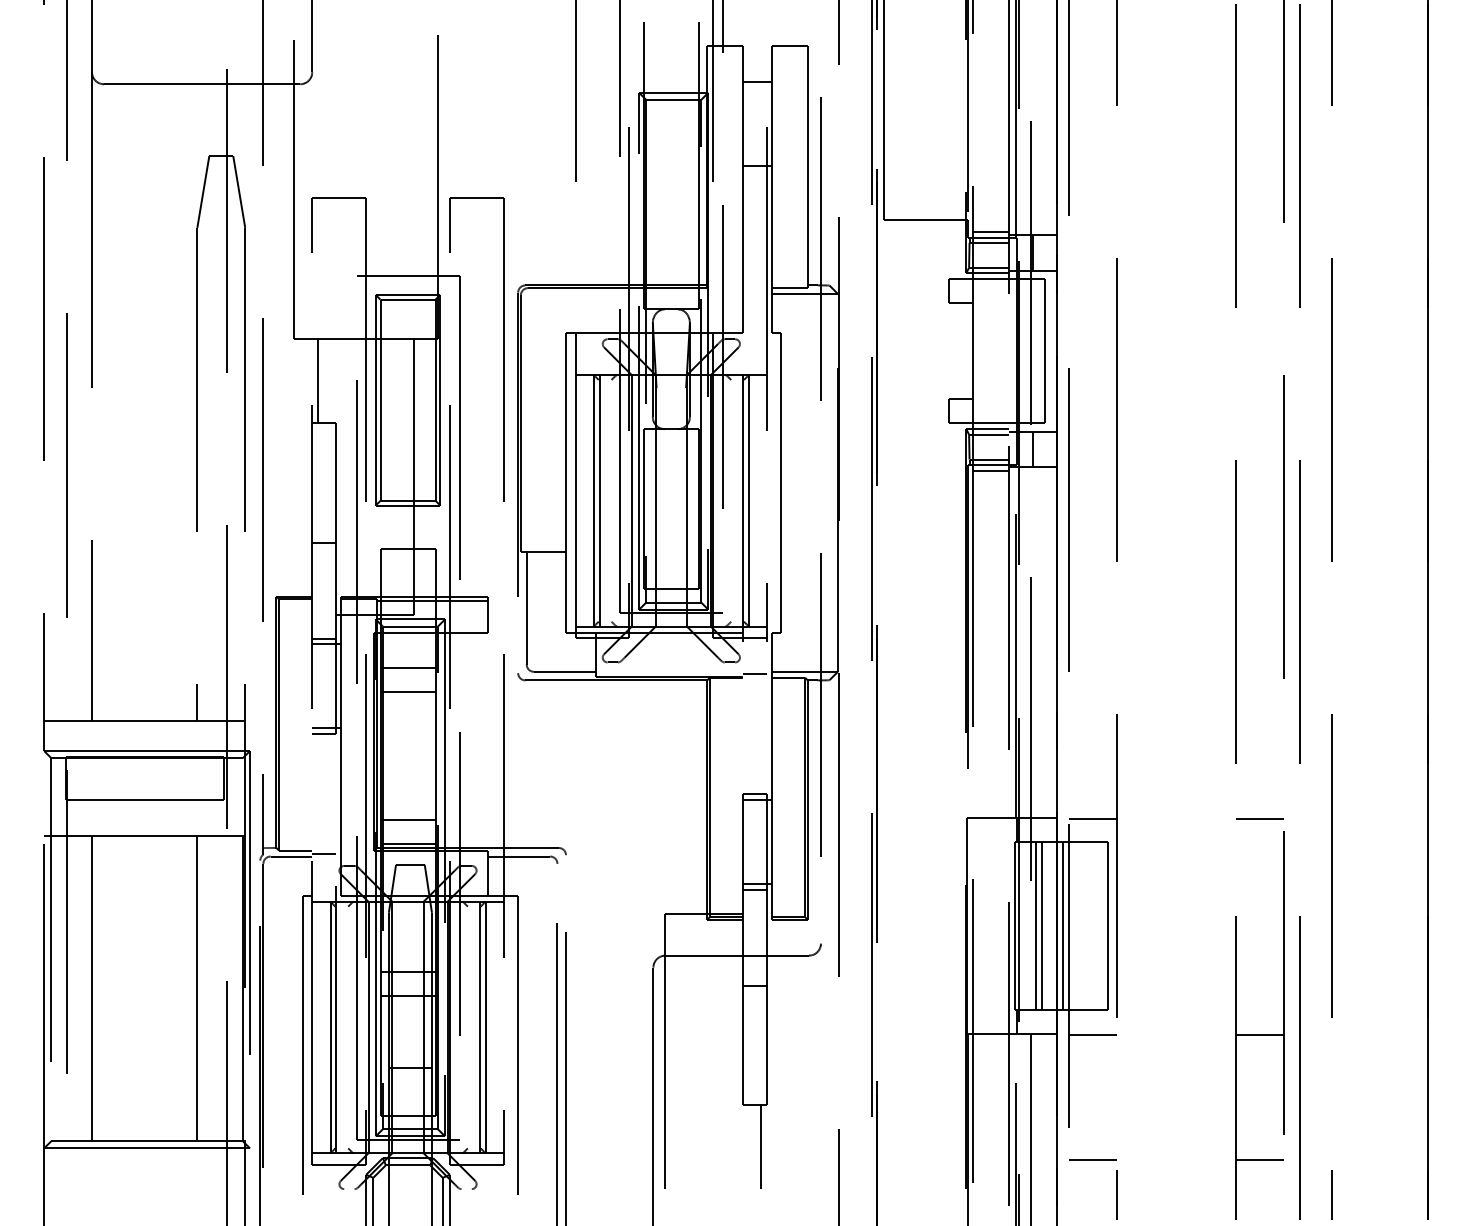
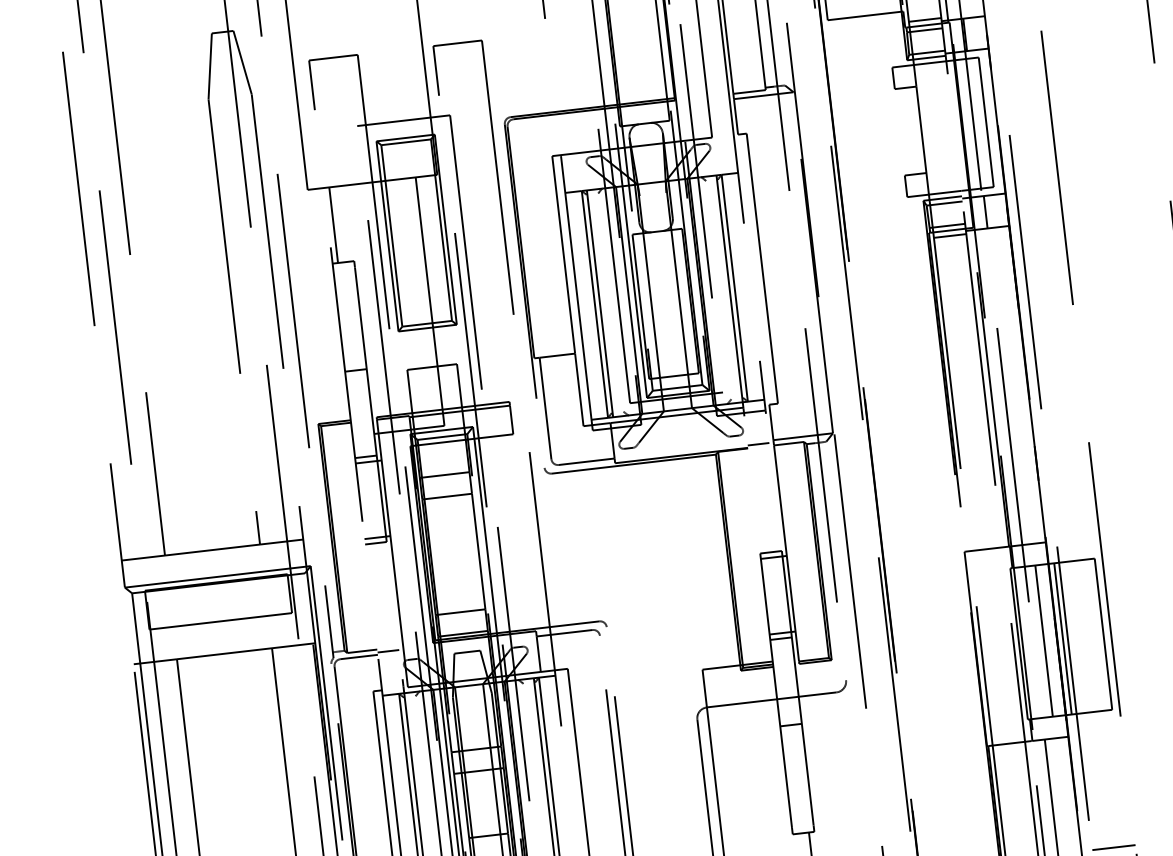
line: (1092, 819) -> (1078, 539), removed
line: (1036, 925) -> (1038, 641), removed
line: (1092, 1034) -> (1100, 733), removed

